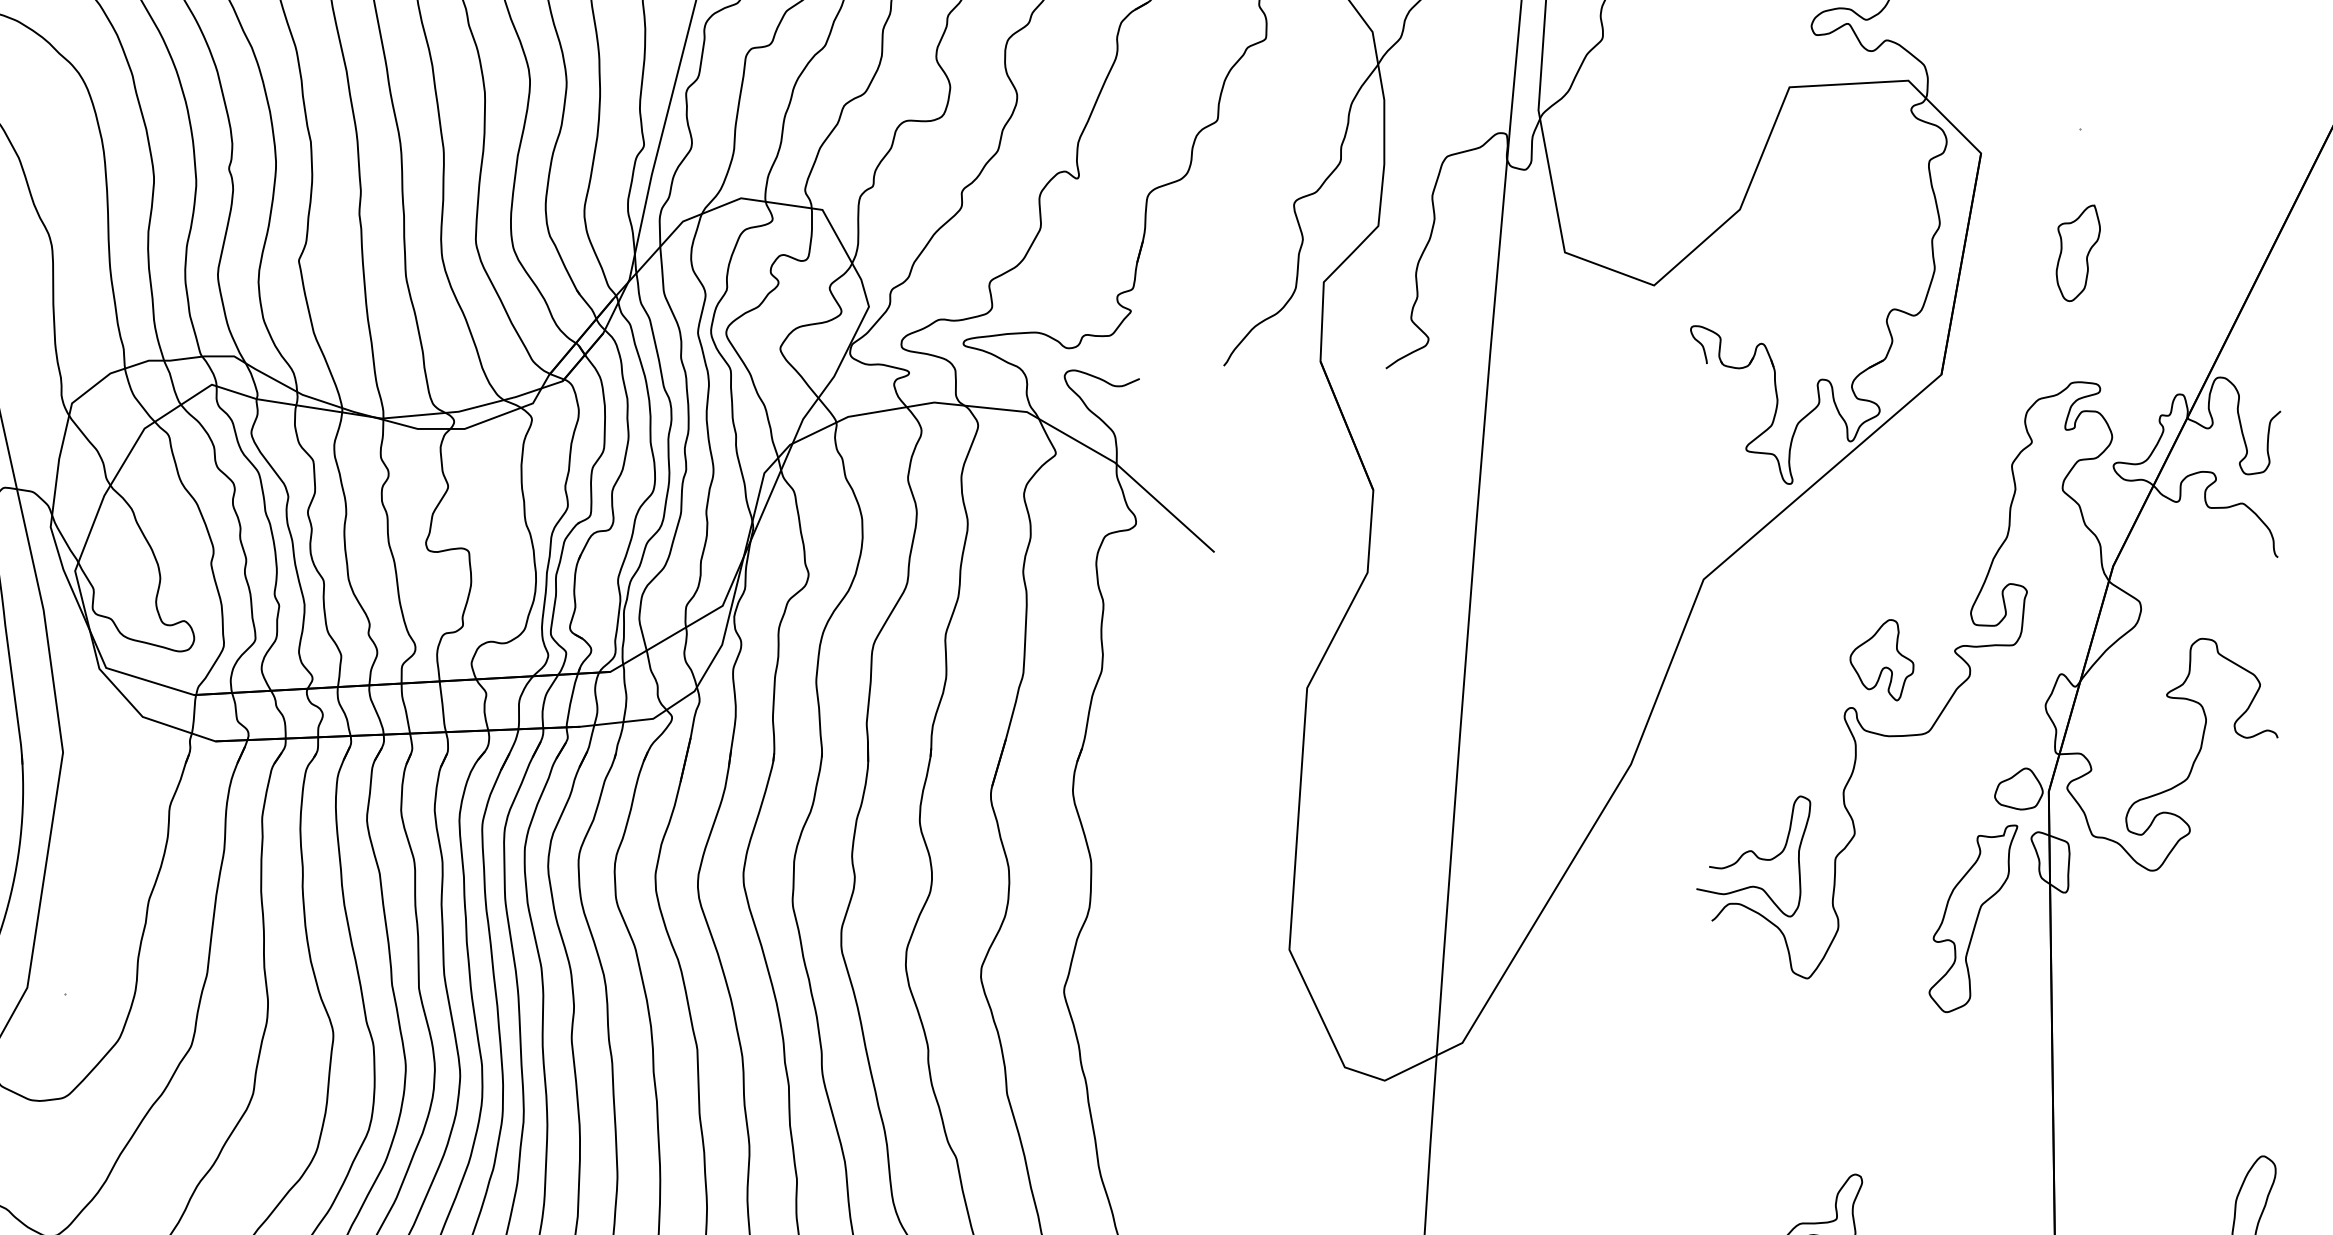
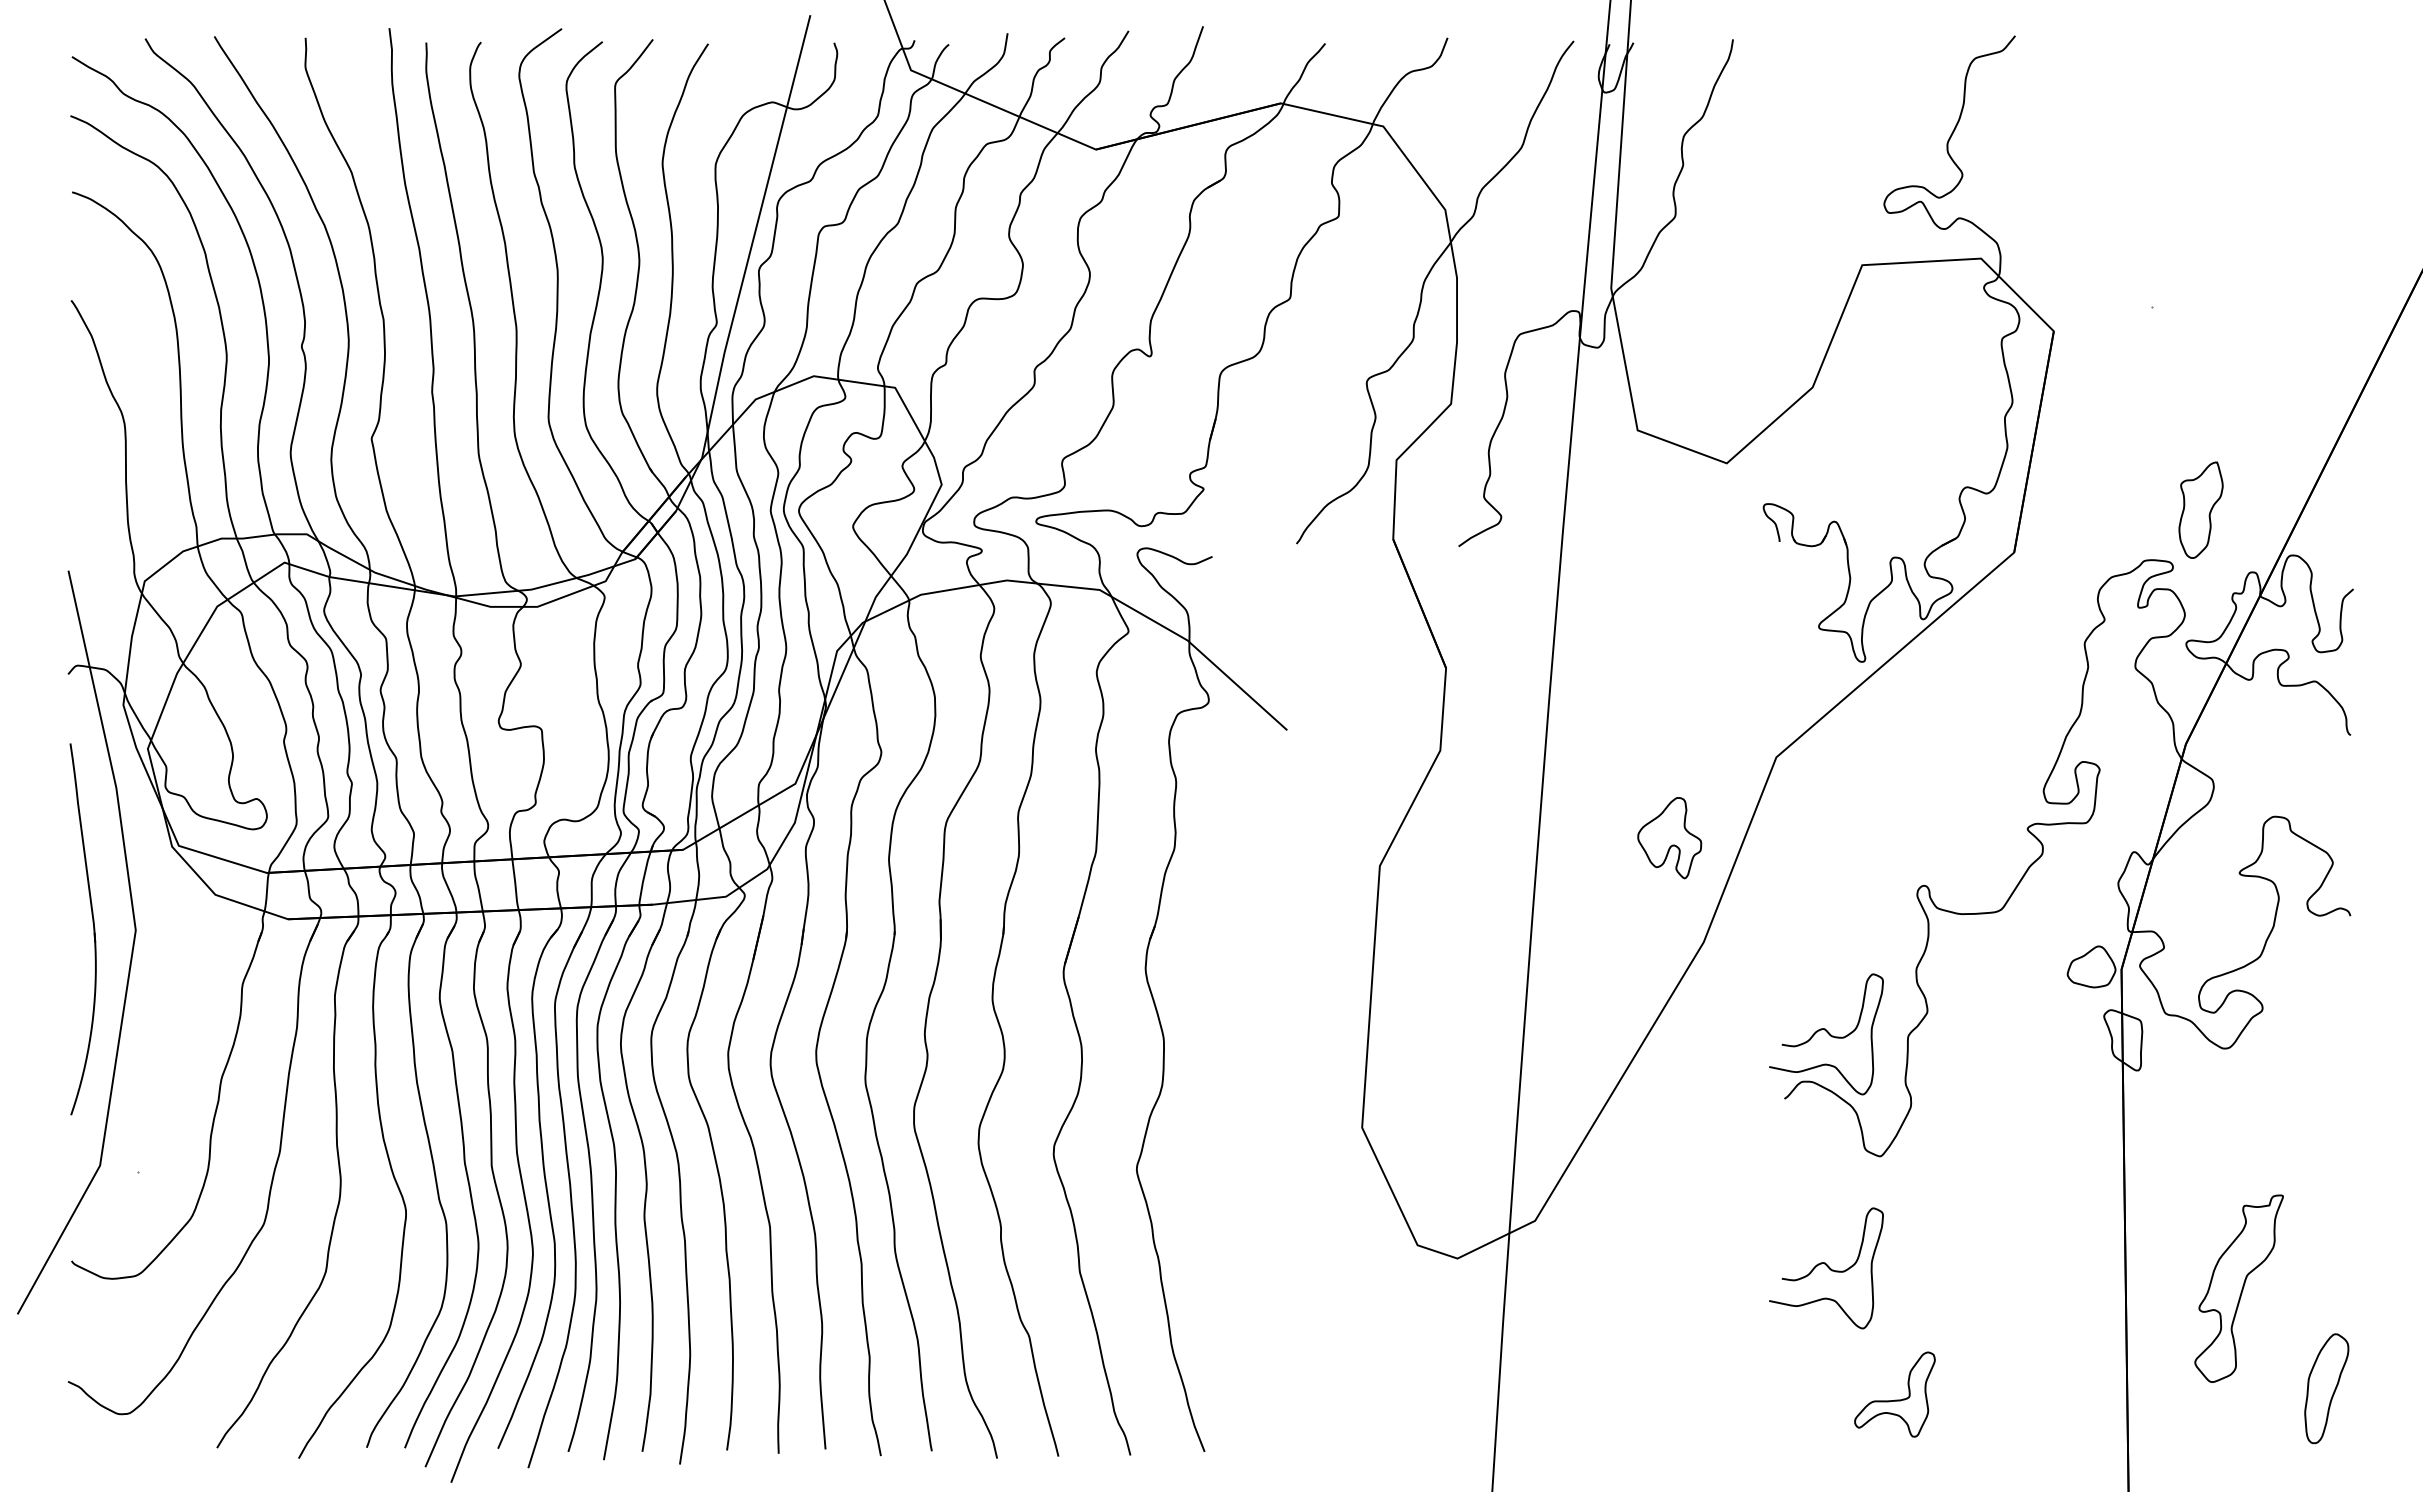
part: (2077, 252) -> (2200, 509), moved
part: (1881, 660) -> (1669, 838), moved
part: (1972, 918) -> (2238, 1288), moved
curve: (1754, 1089) -> (1827, 1267), added

